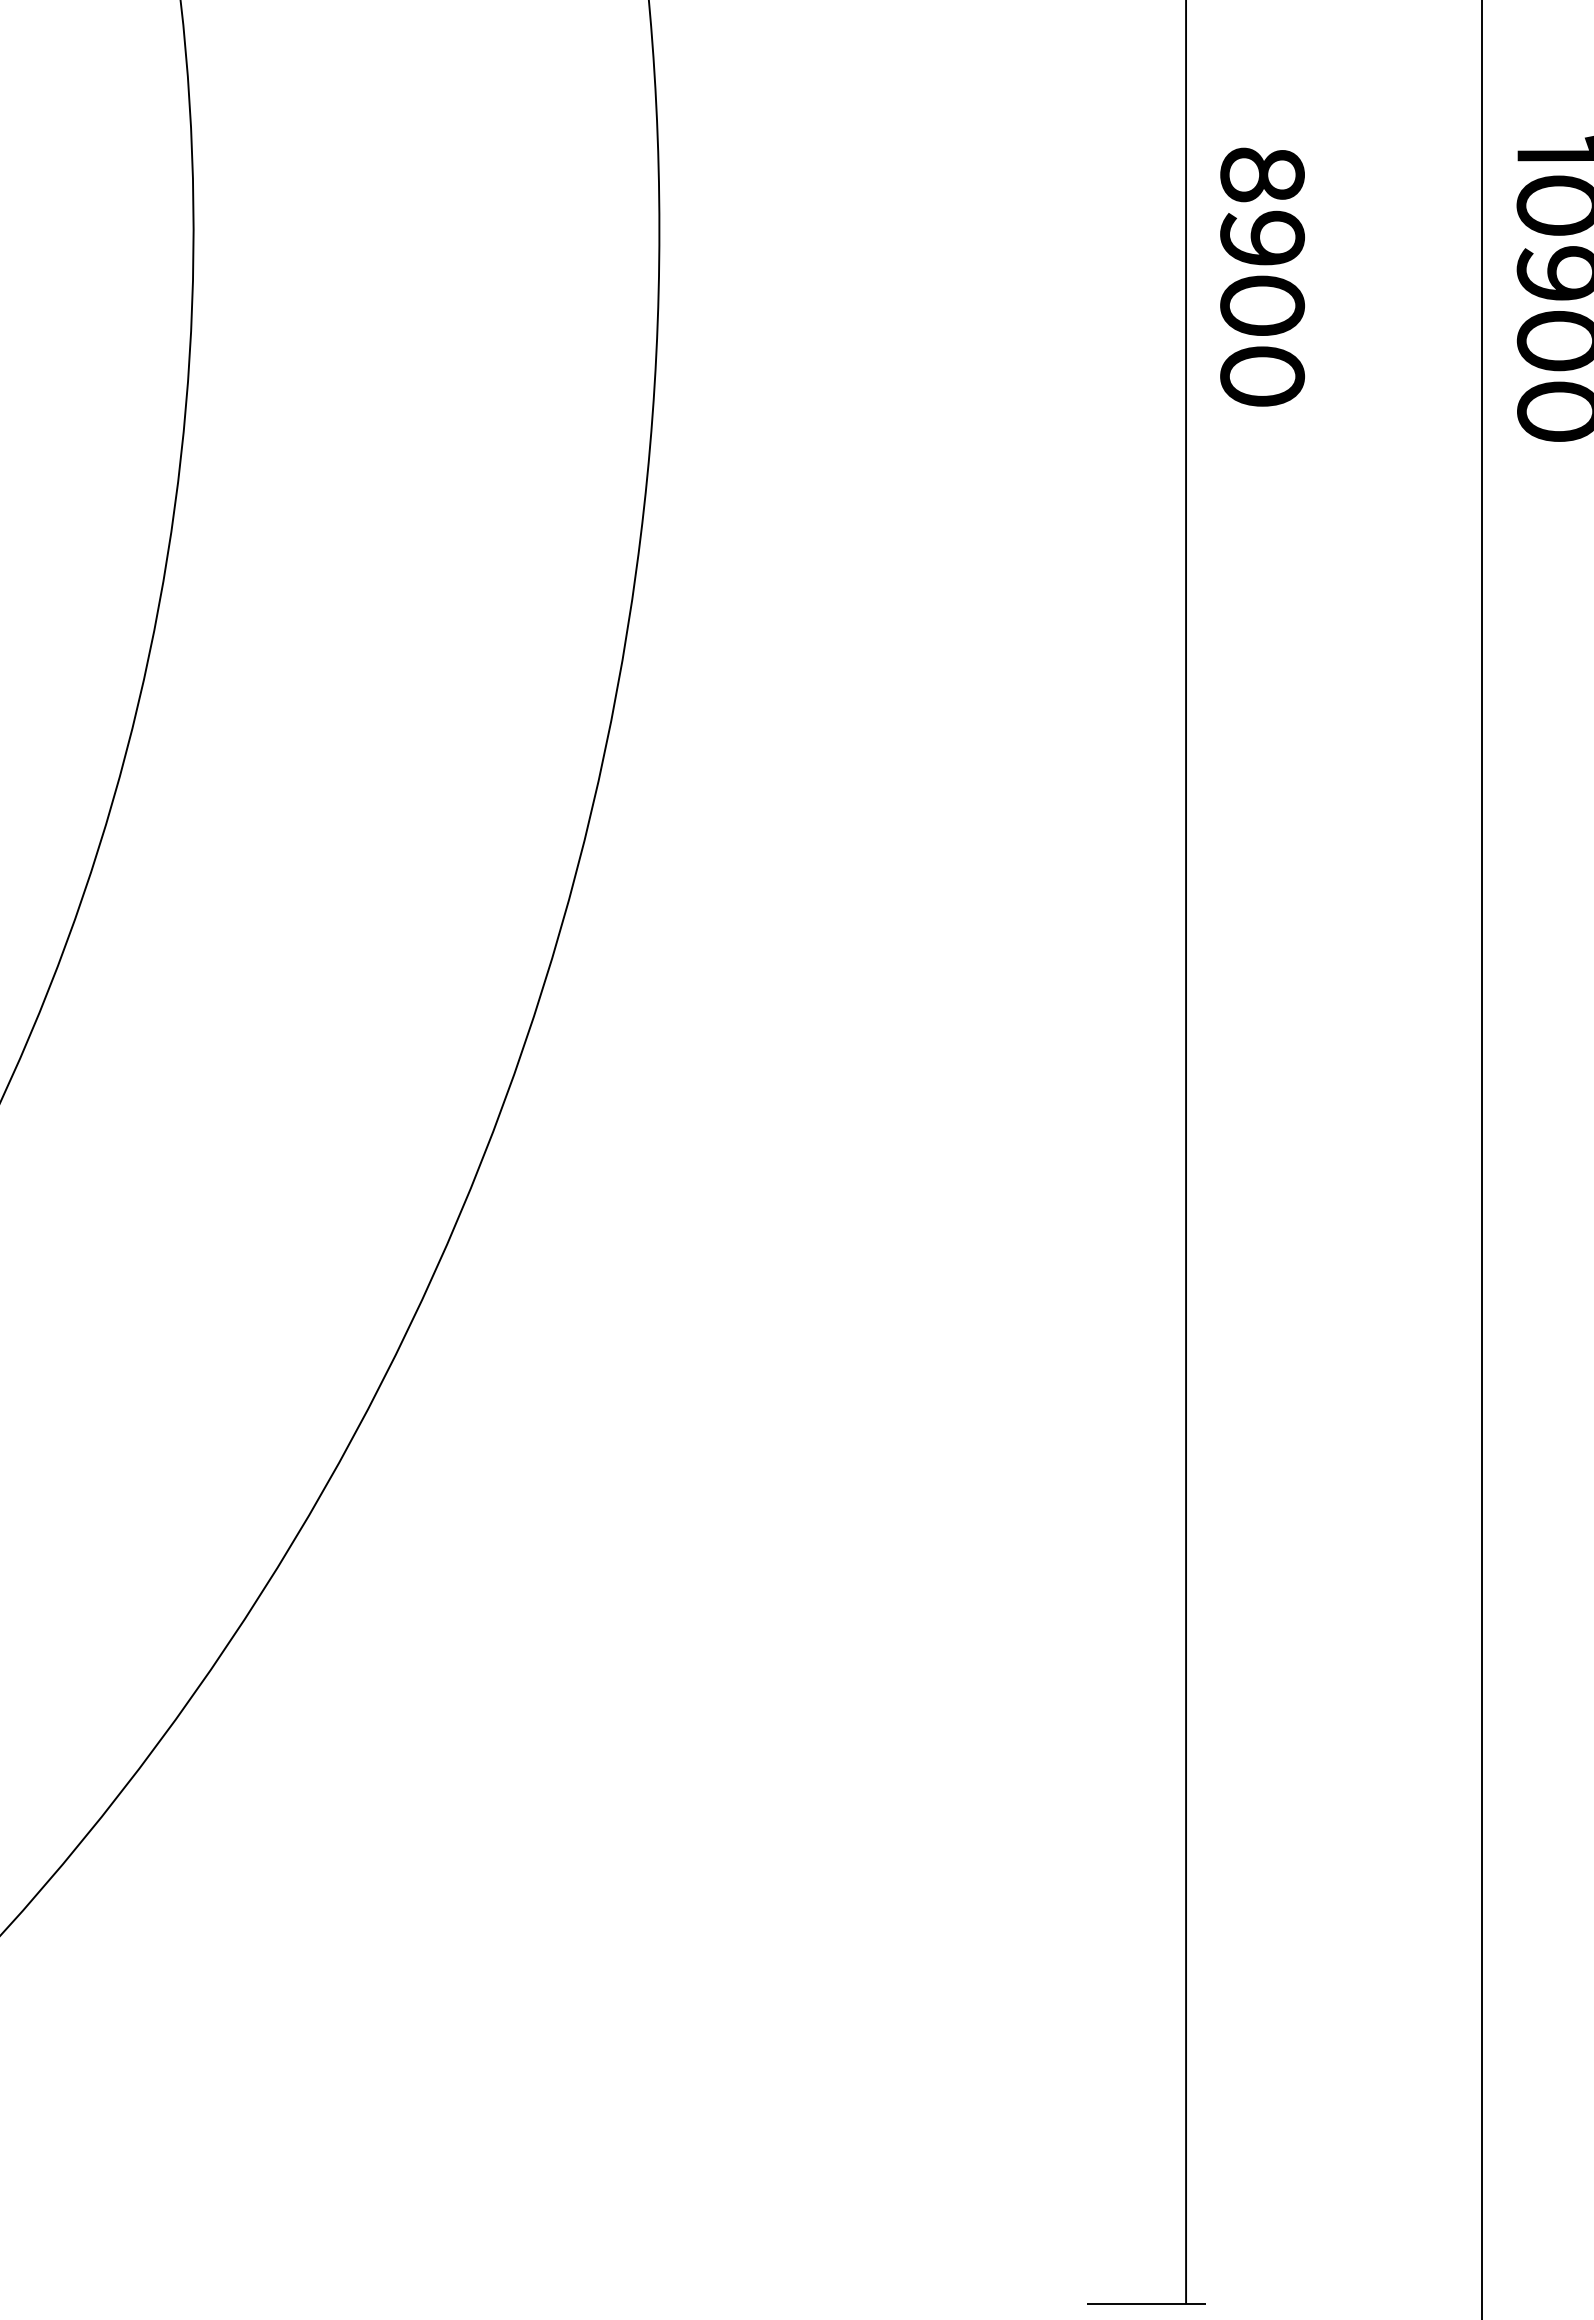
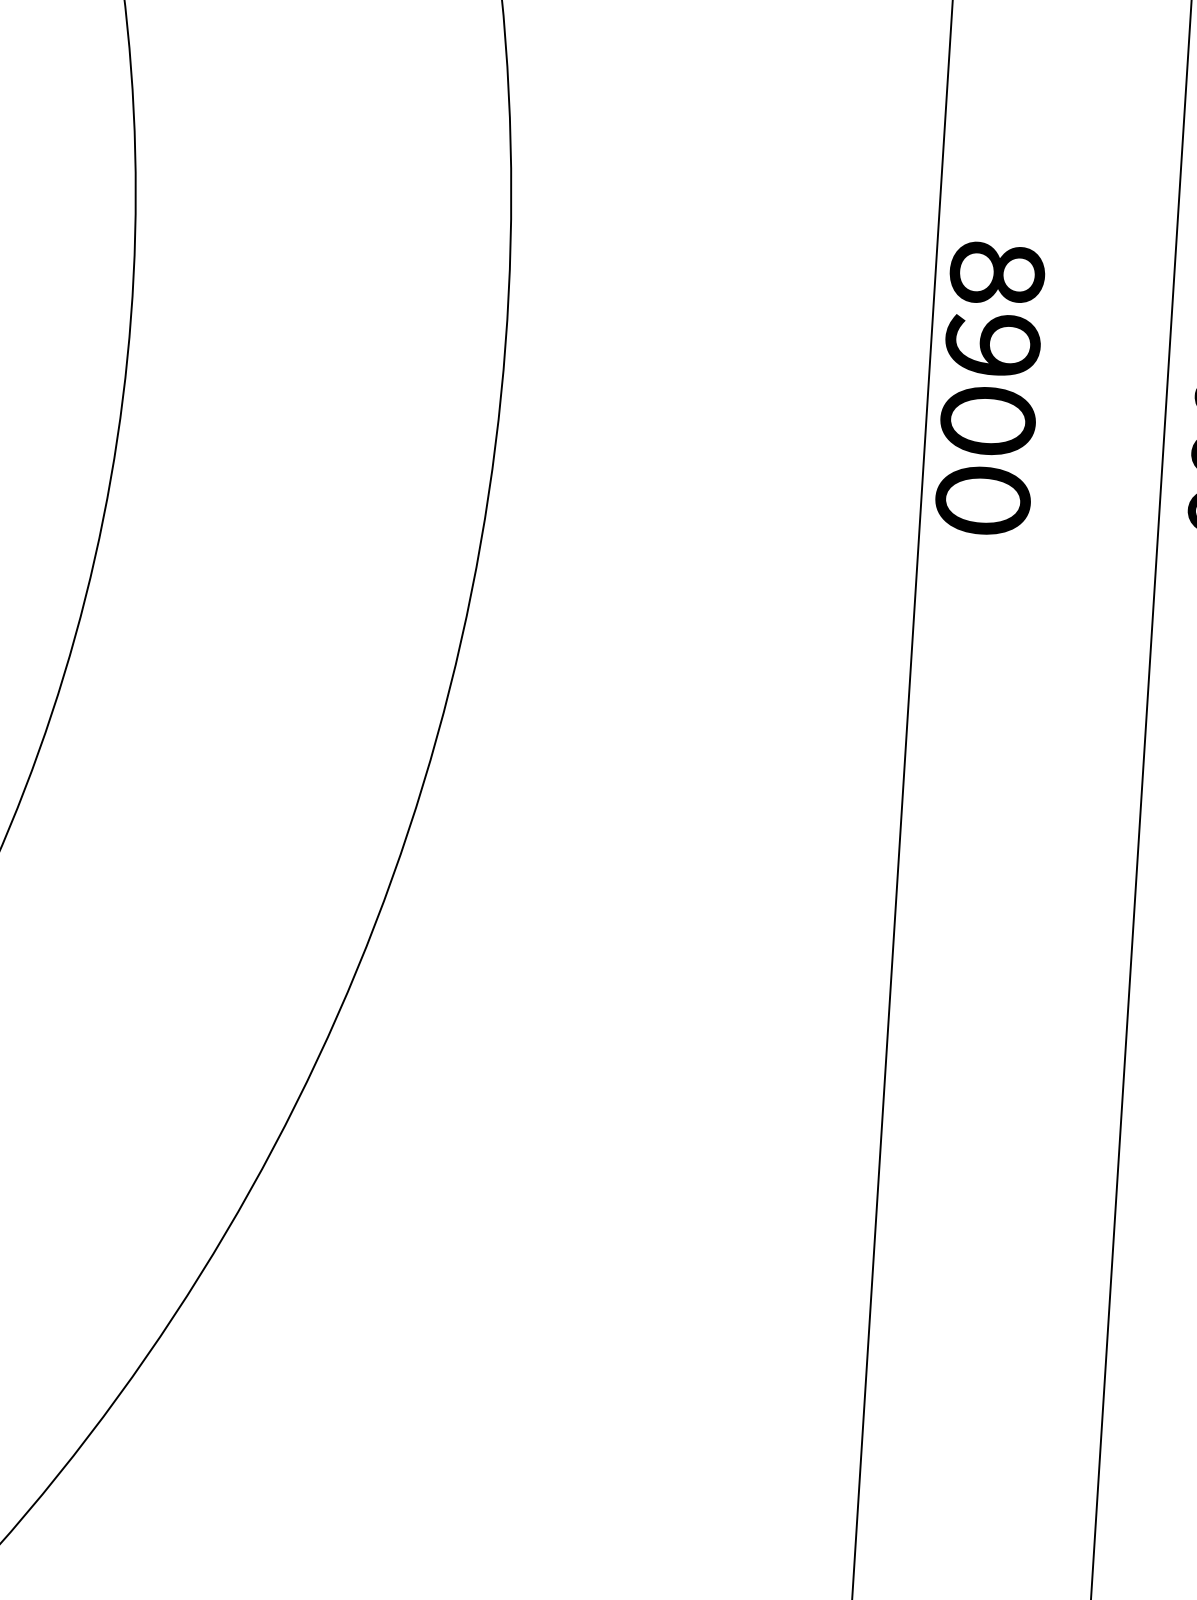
part: (1262, 276) -> (990, 388), size x1.4

